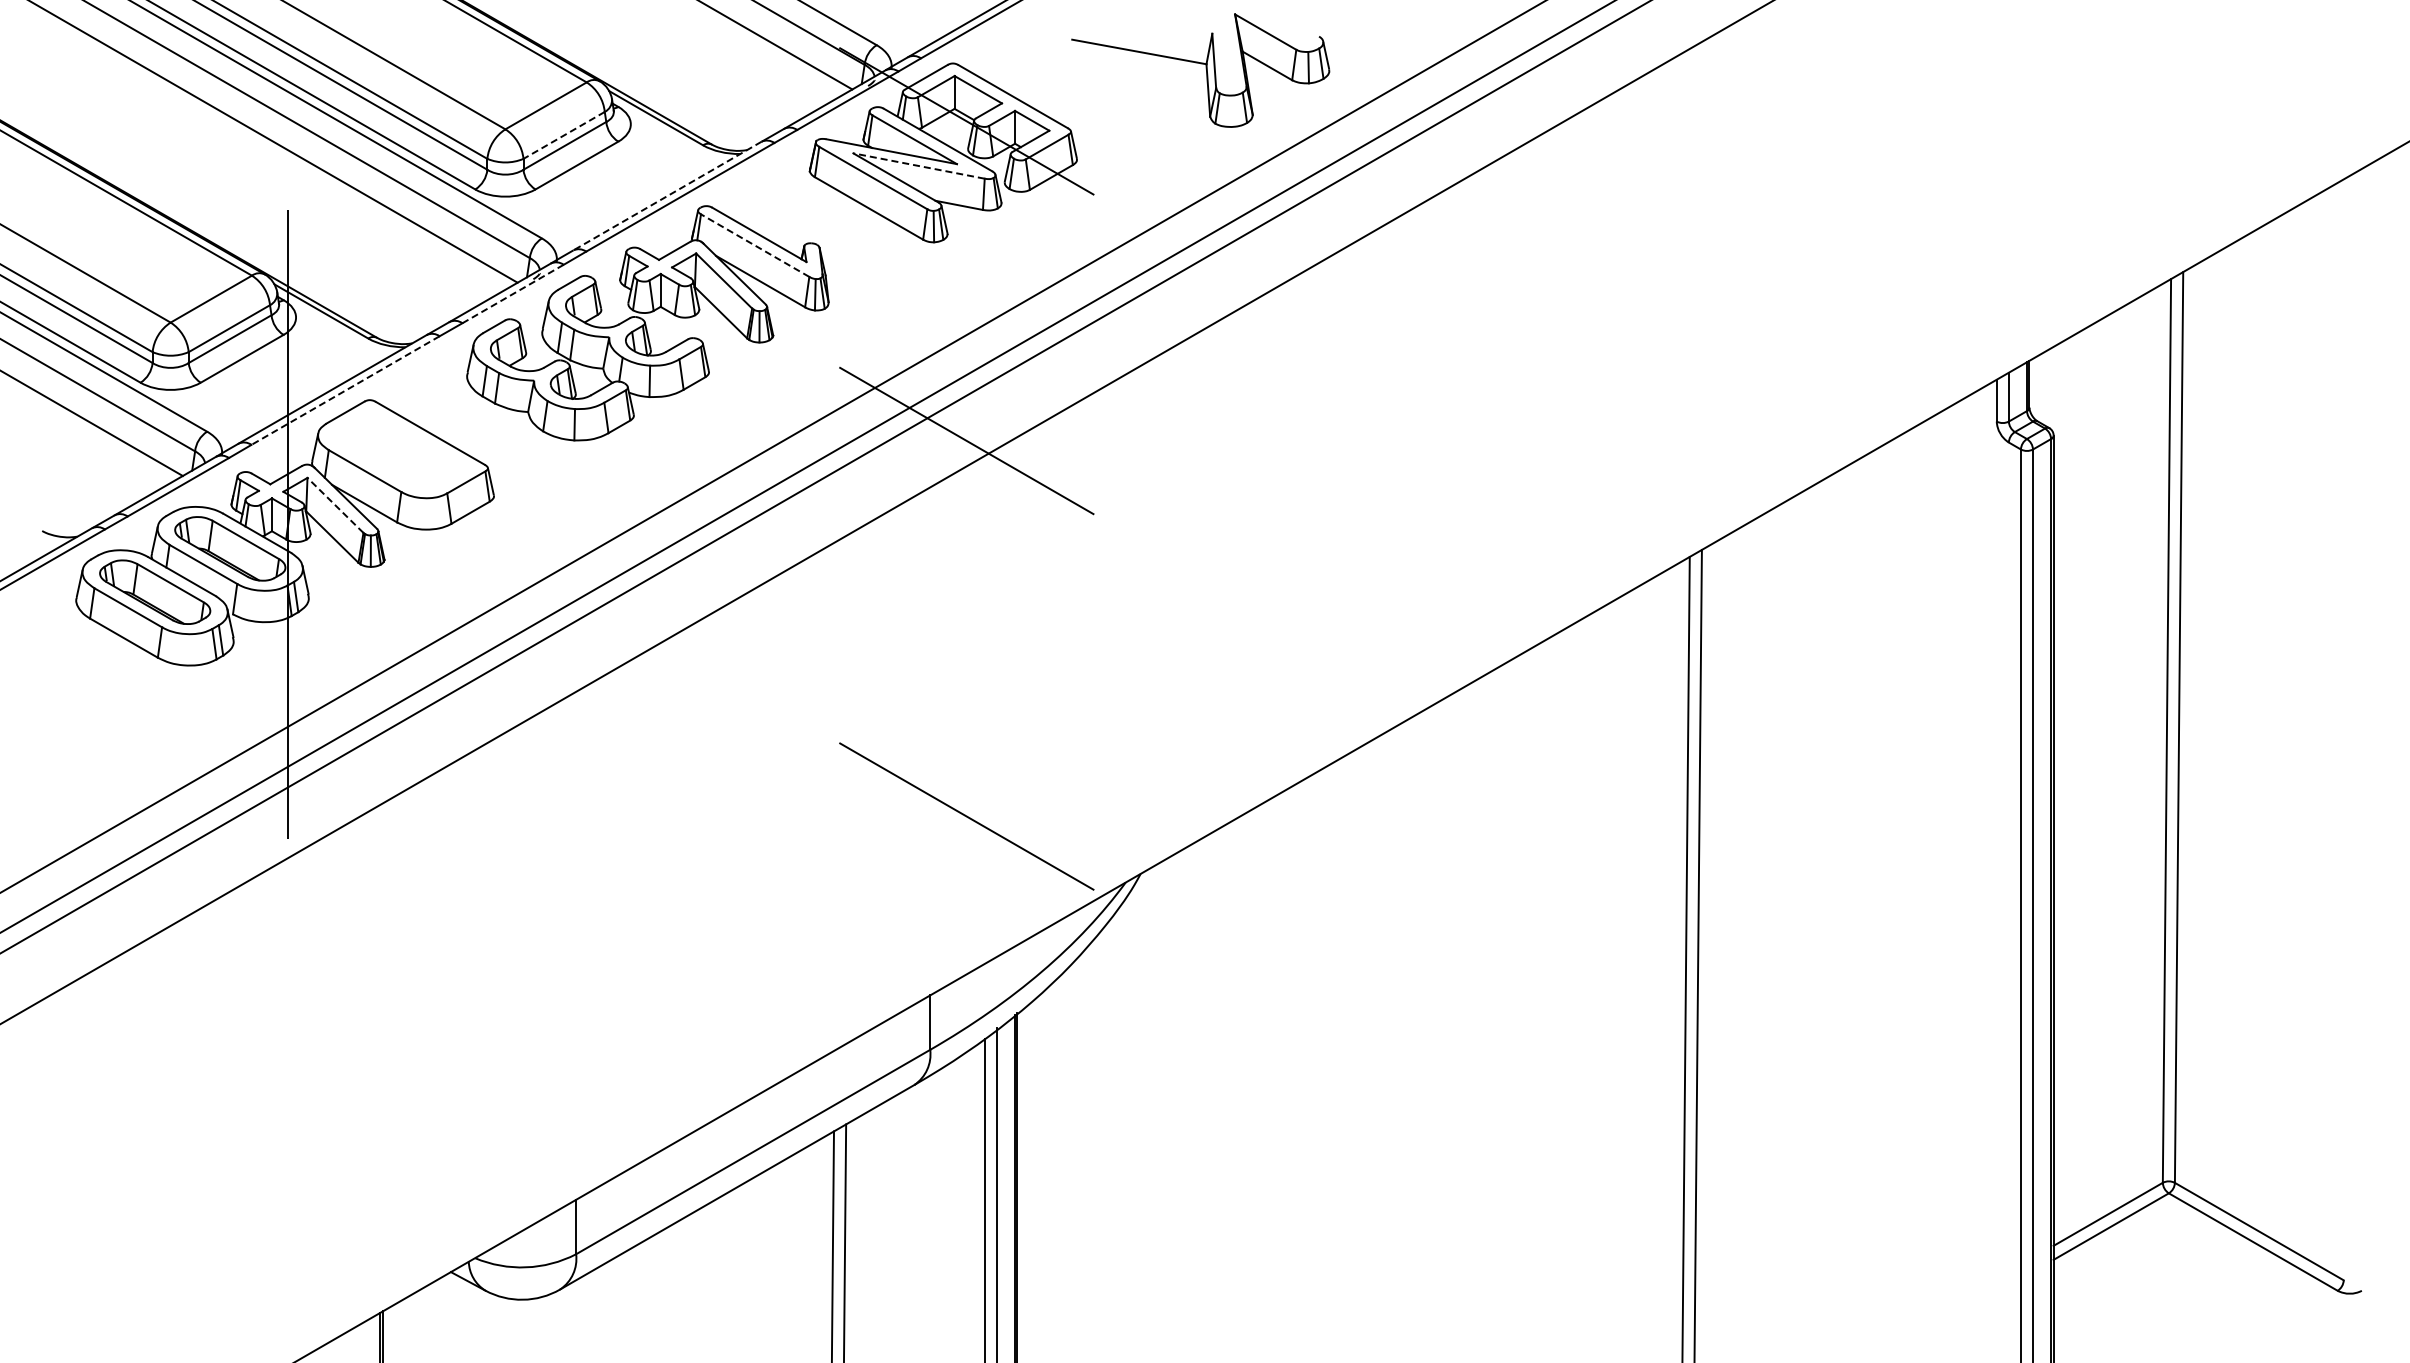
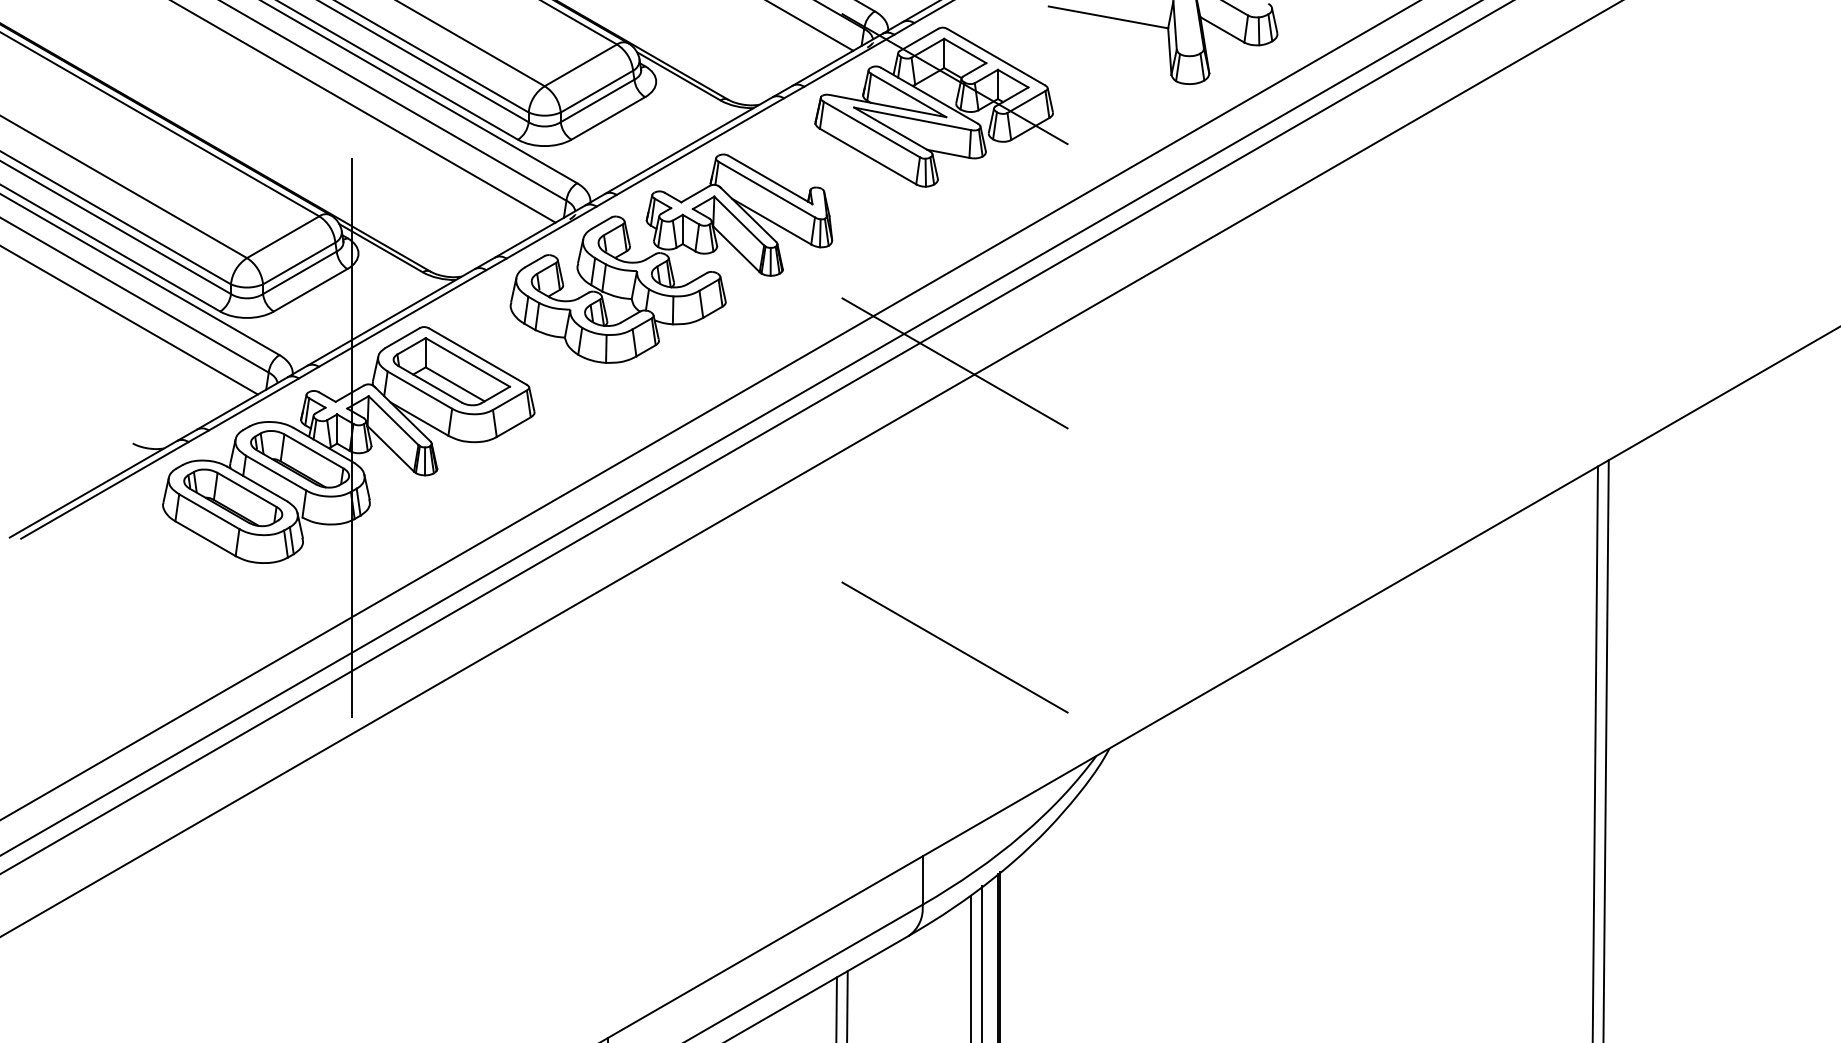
line: (564, 135) -> (597, 91), dashed -> solid
line: (919, 166) -> (912, 119), dashed -> solid
line: (667, 196) -> (688, 145), dashed -> solid
line: (755, 245) -> (767, 189), dashed -> solid
line: (512, 294) -> (551, 233), dashed -> solid
line: (345, 390) -> (402, 318), dashed -> solid
part: (400, 449) -> (451, 370), added
line: (335, 505) -> (393, 420), dashed -> solid
line: (966, 816) -> (954, 647), moved

